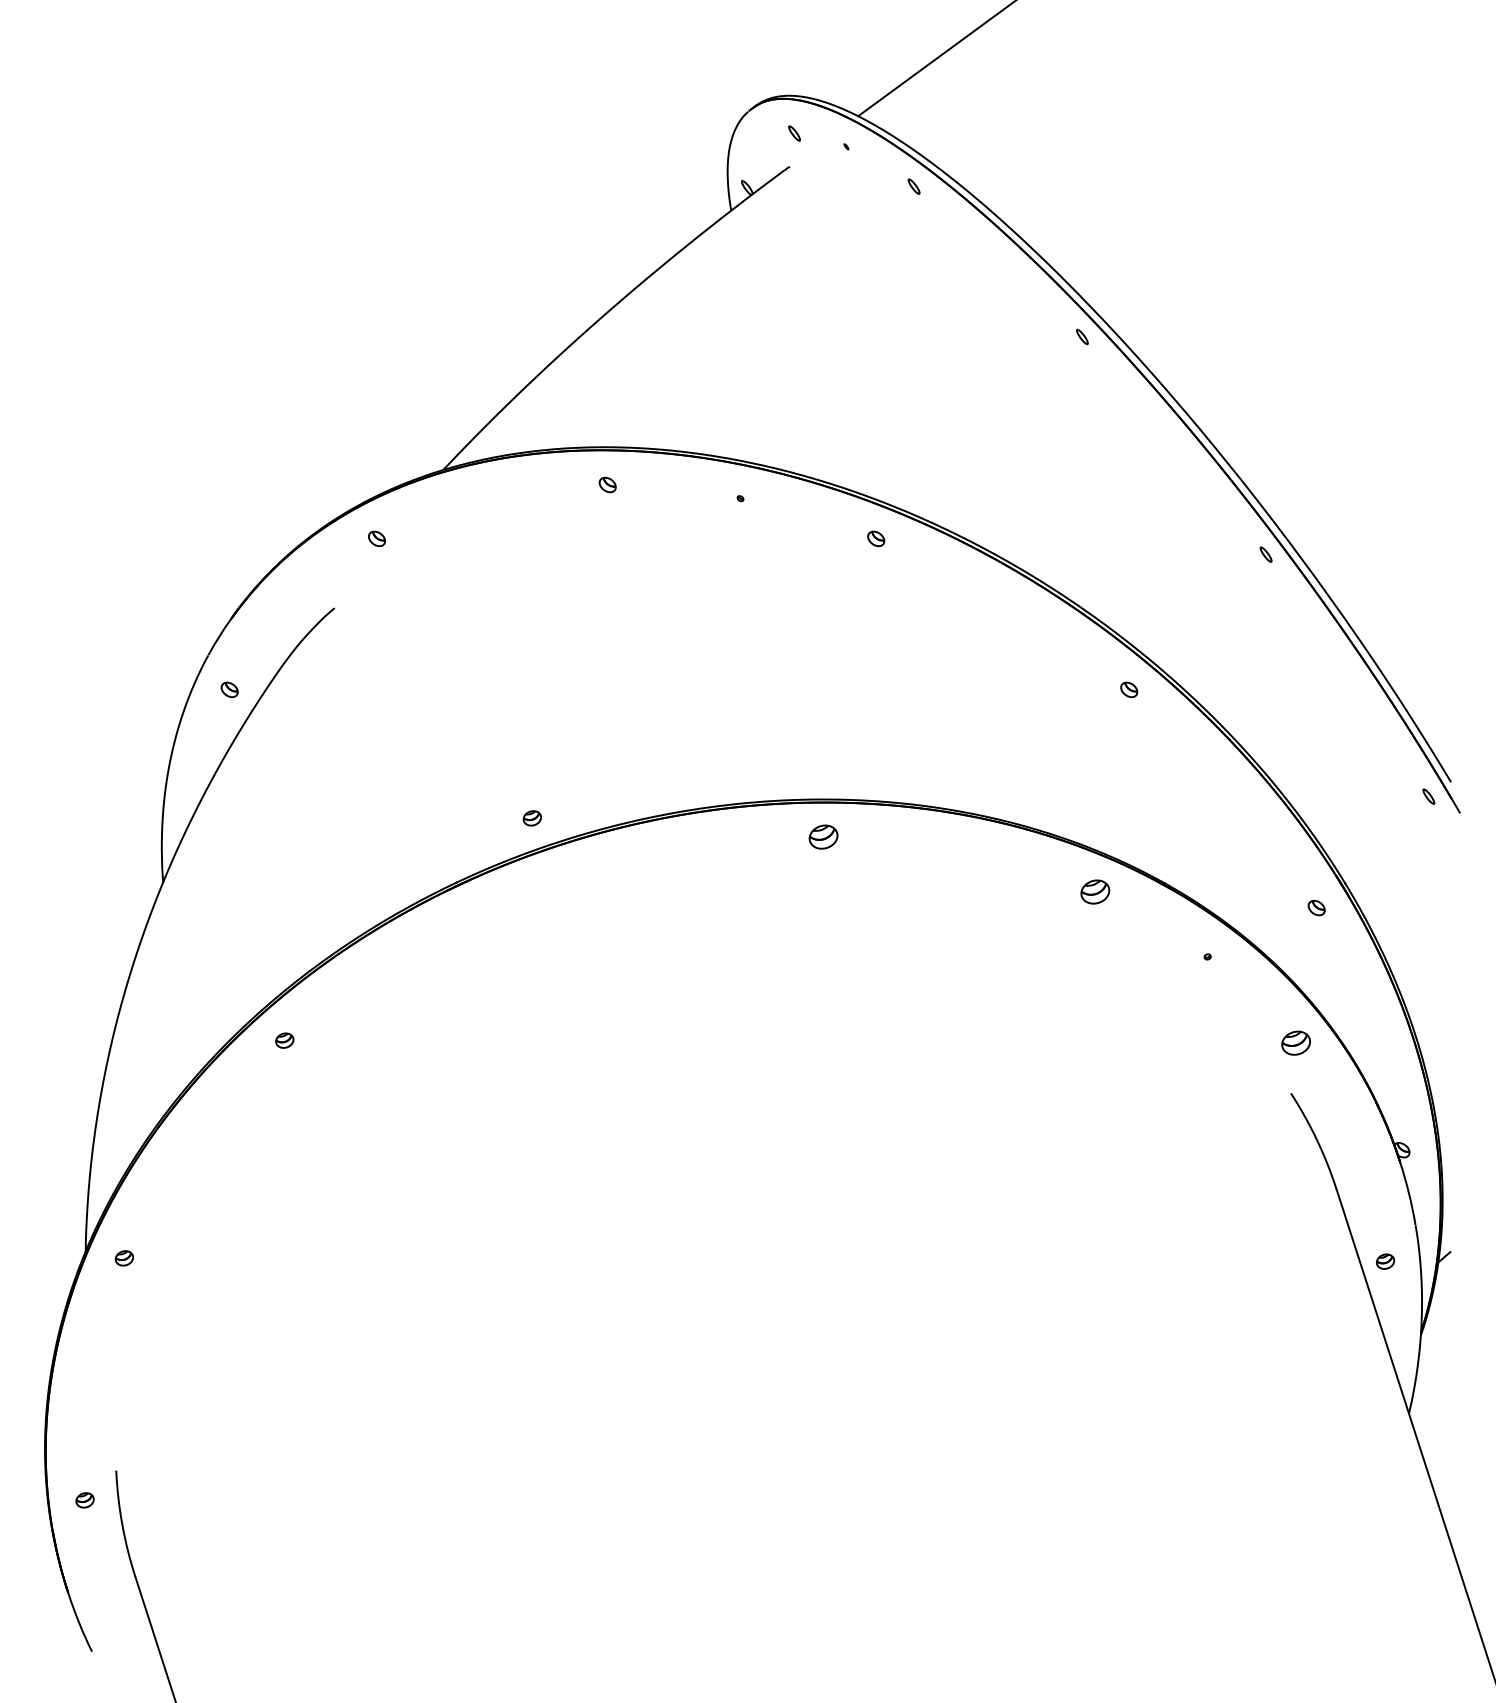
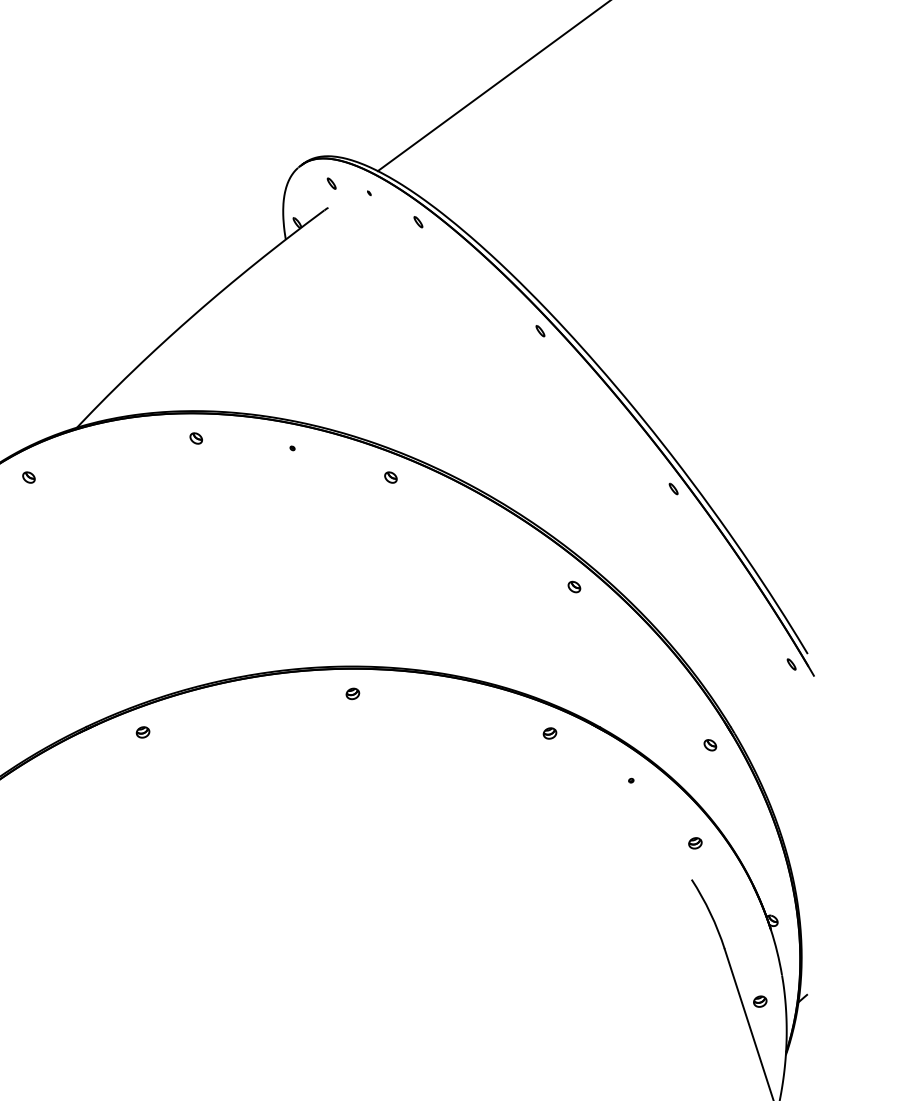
part: (531, 818) -> (142, 732), moved
part: (823, 837) -> (352, 694), size x0.62
part: (1095, 891) -> (549, 733), size x0.62
part: (1295, 1043) -> (694, 843), size x0.62

